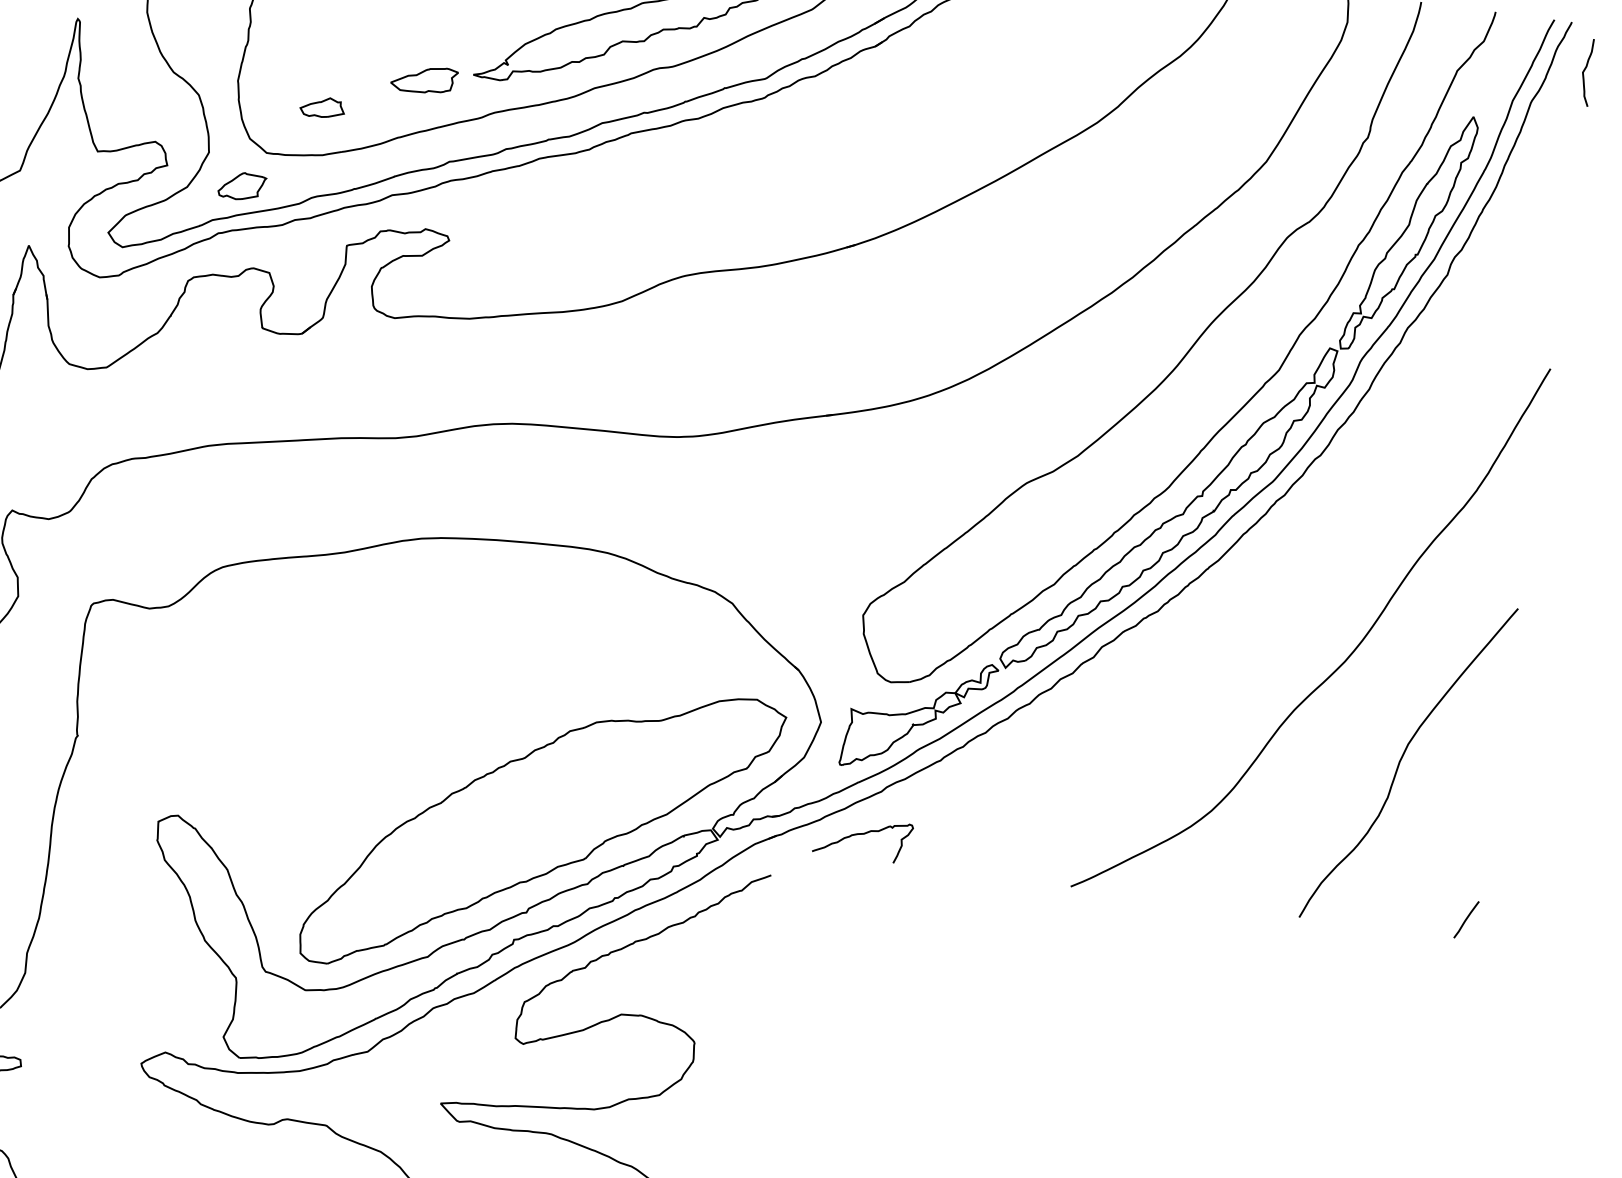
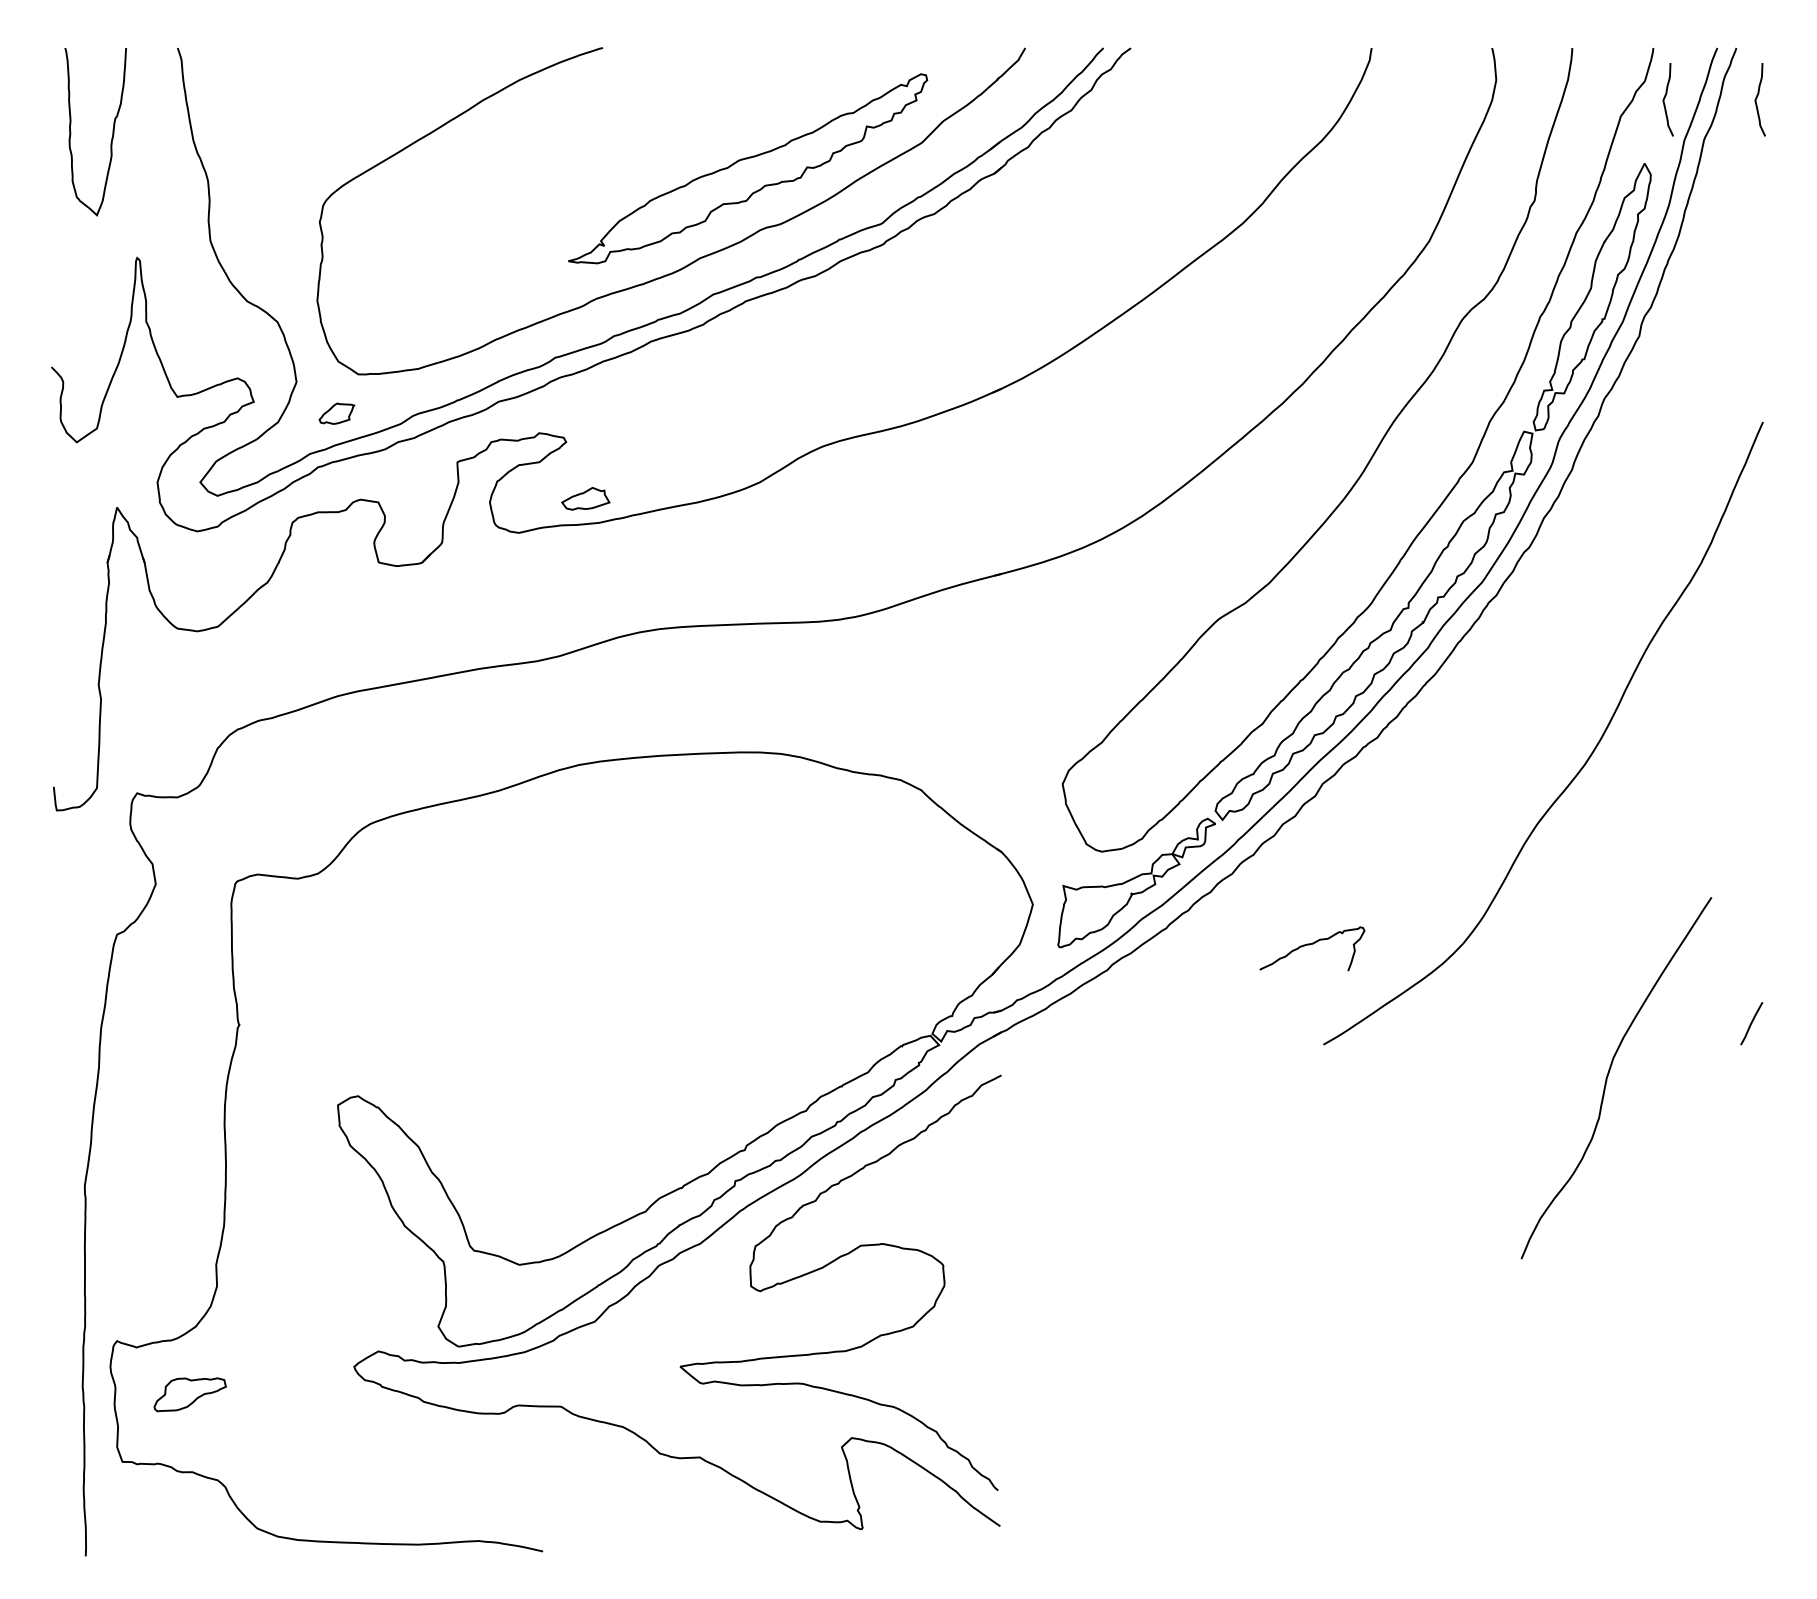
curve: (1500, 59) -> (1665, 98), added
part: (424, 78) -> (516, 272), removed
part: (322, 107) -> (585, 498), moved
part: (241, 186) -> (336, 413), size x0.7
curve: (1401, 760) -> (1608, 1076), moved
part: (542, 831) -> (750, 1061), removed
curve: (863, 834) -> (1312, 944), moved

